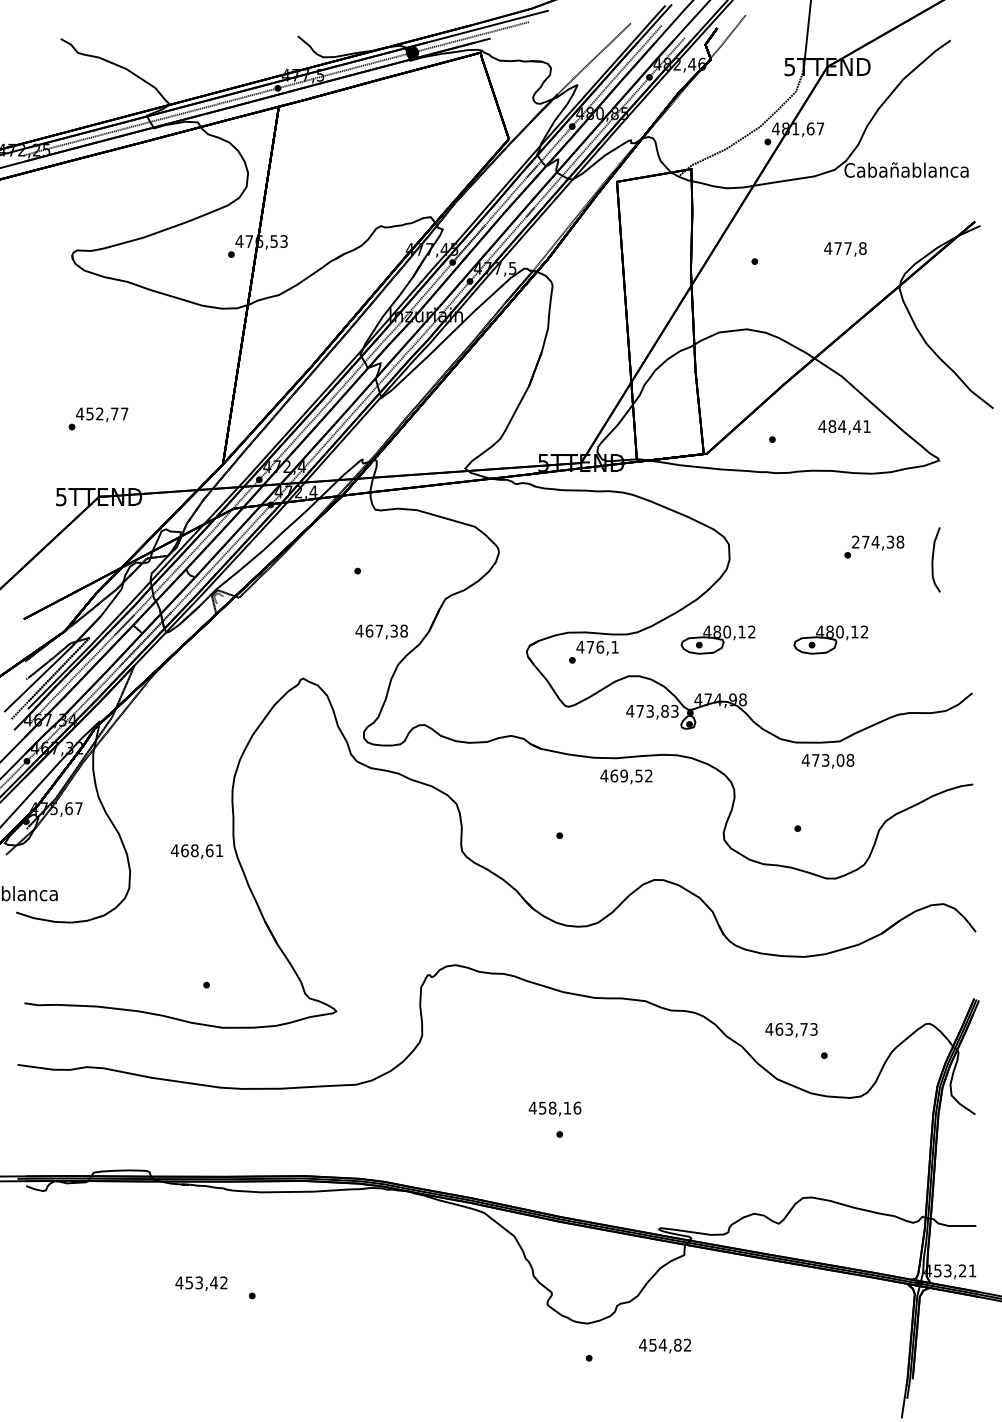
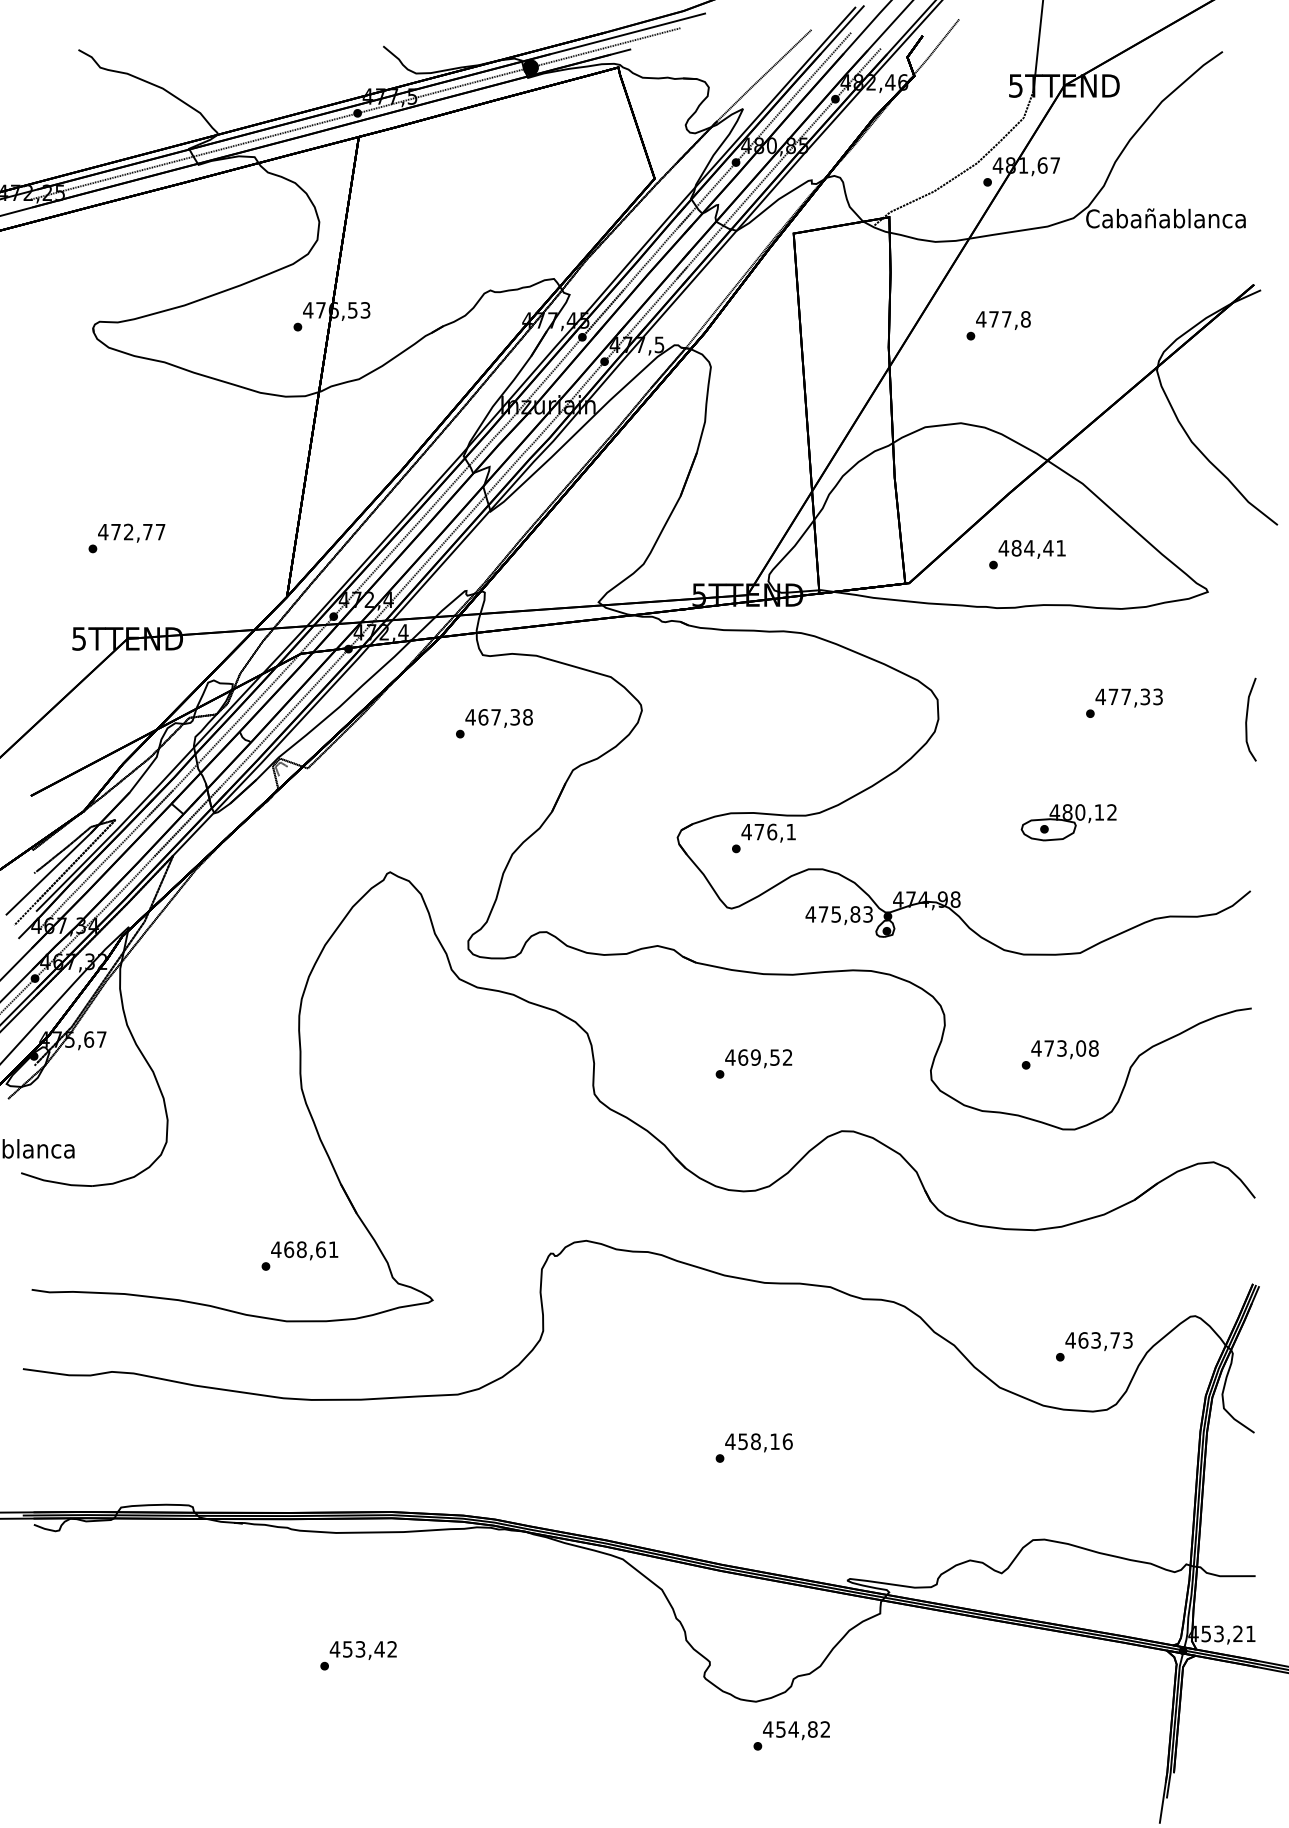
text: (845, 249) -> (1003, 320), moved
text: (89, 414) -> (115, 532), 452,77 -> 472,77
text: (843, 427) -> (1031, 549), moved
text: (878, 541) -> (1129, 696), 274,38 -> 477,33
curve: (933, 559) -> (1247, 719), moved
text: (381, 632) -> (498, 718), moved
part: (717, 639) -> (923, 822), removed
text: (650, 711) -> (836, 914), 473,83 -> 475,83
text: (827, 761) -> (1064, 1049), moved
text: (626, 776) -> (758, 1058), moved
text: (196, 851) -> (304, 1250), moved
text: (791, 1030) -> (1098, 1341), moved
text: (554, 1108) -> (758, 1442), moved
text: (200, 1283) -> (362, 1650), moved
text: (665, 1345) -> (796, 1730), moved

